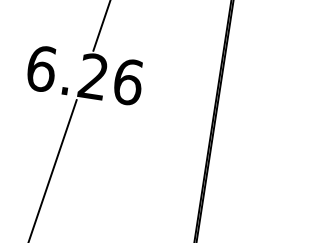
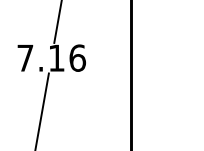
text: (66, 71) -> (40, 57), 6.26 -> 7.16

